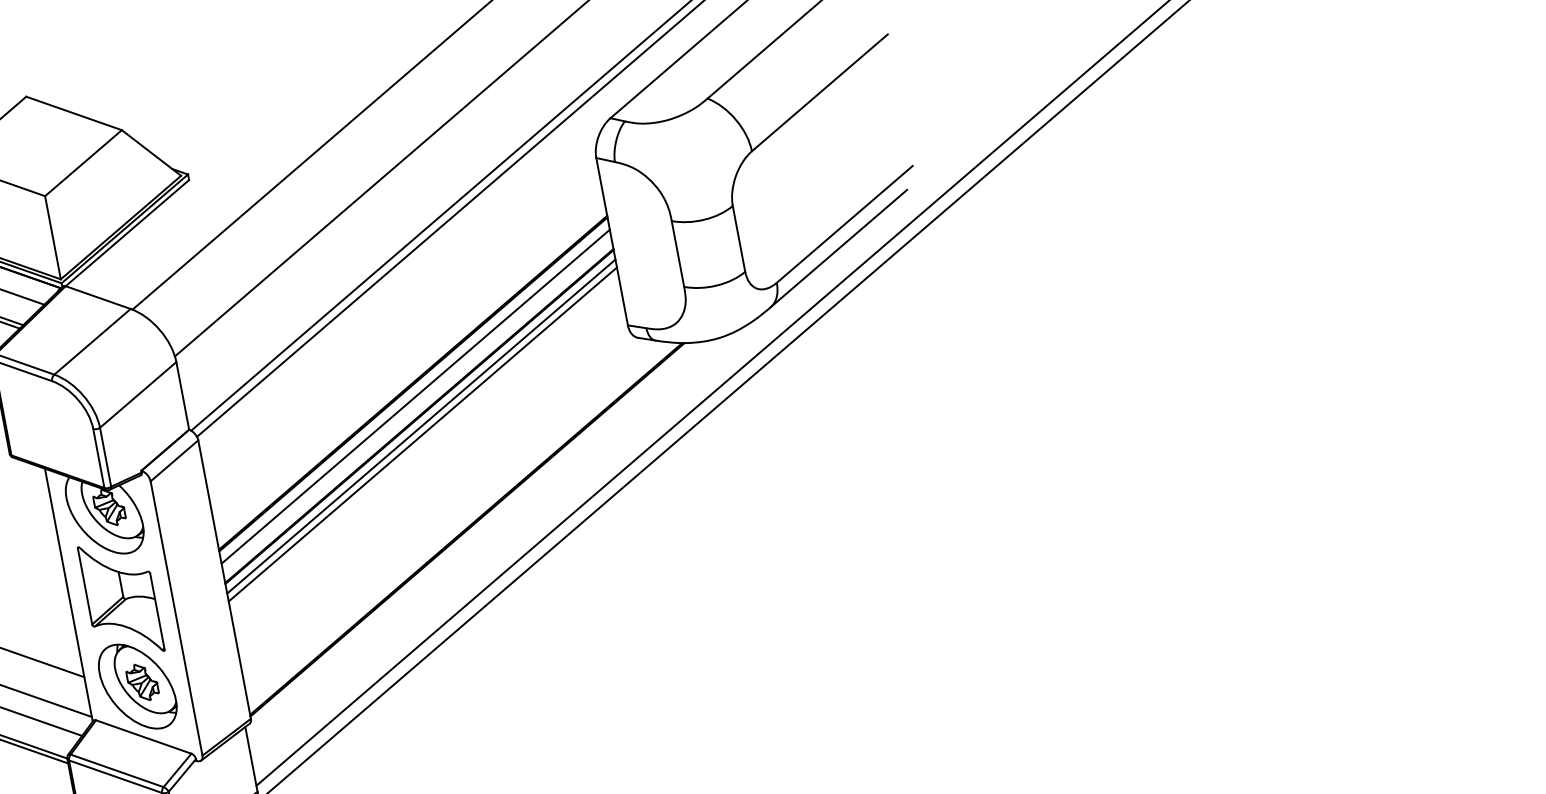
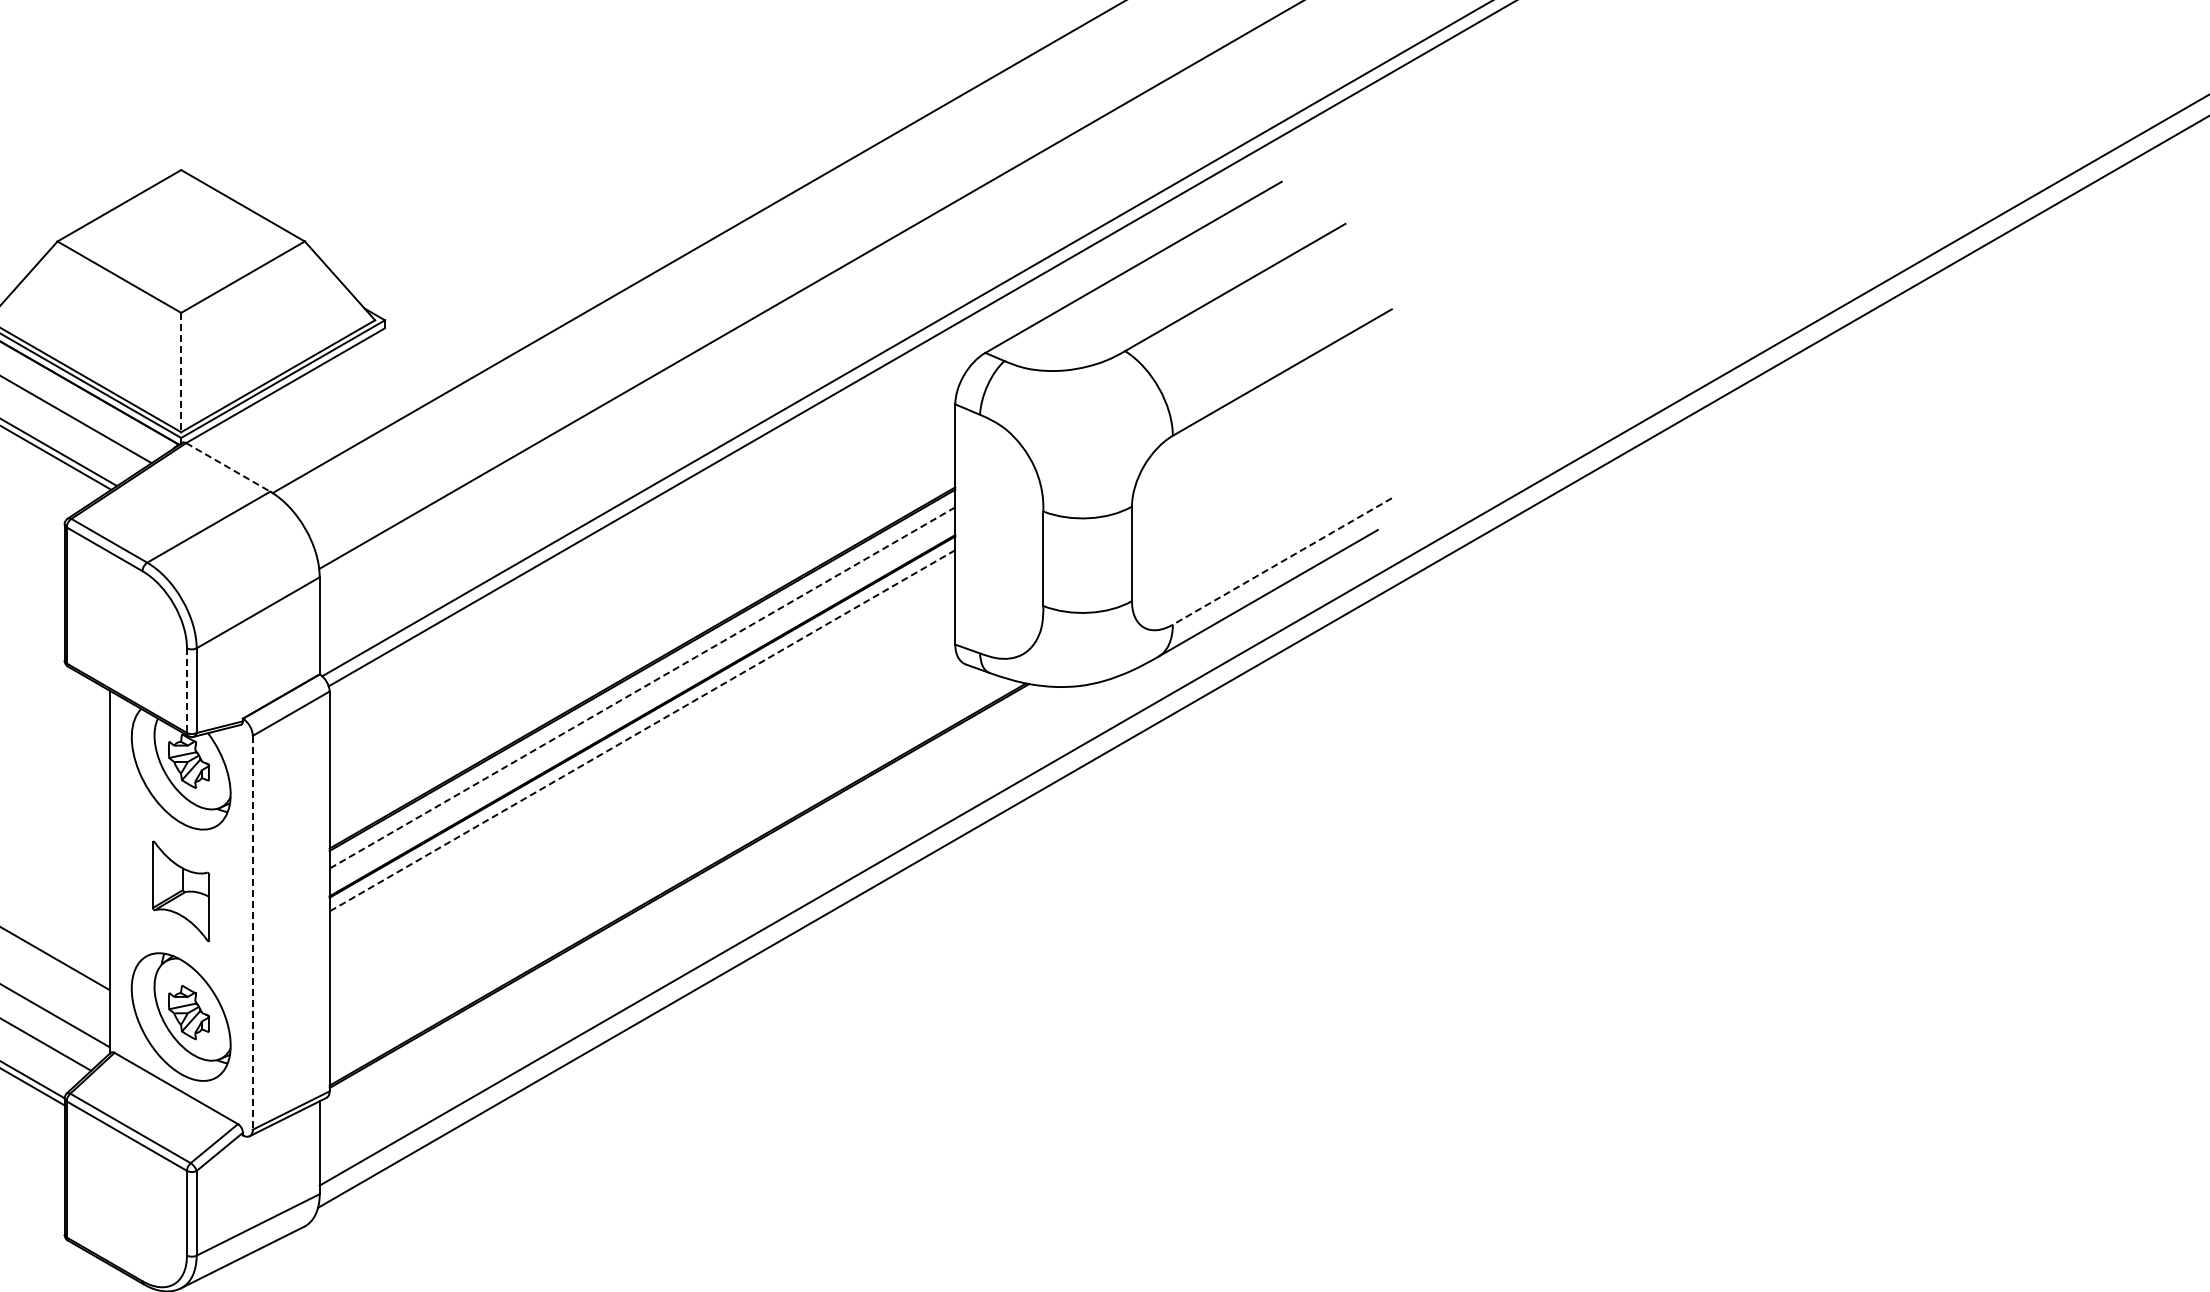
line: (844, 224) -> (1281, 561), solid -> dashed
line: (53, 237) -> (181, 372), solid -> dashed
line: (98, 297) -> (228, 467), solid -> dashed
line: (415, 397) -> (642, 688), solid -> dashed
line: (421, 427) -> (642, 731), solid -> dashed
line: (422, 433) -> (642, 741), removed
line: (98, 459) -> (186, 691), solid -> dashed
part: (120, 599) -> (180, 891), size x0.6
line: (176, 618) -> (252, 932), solid -> dashed

